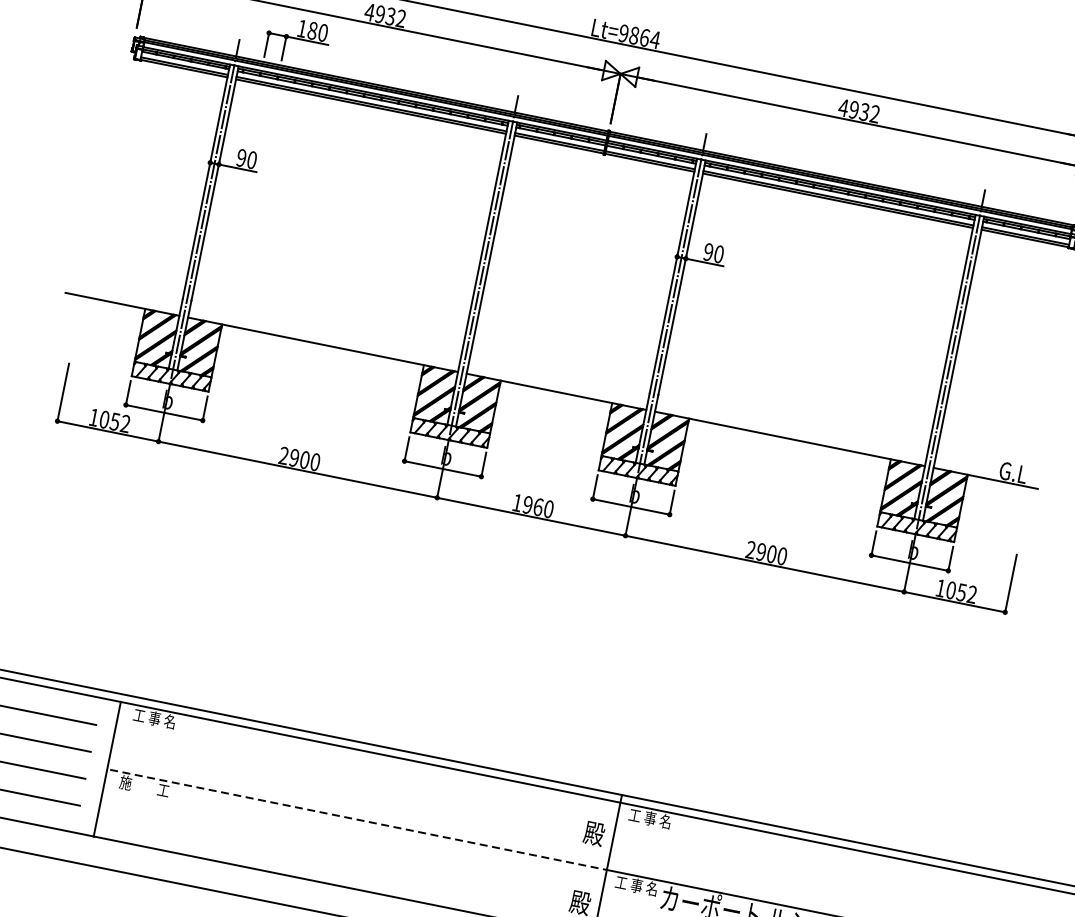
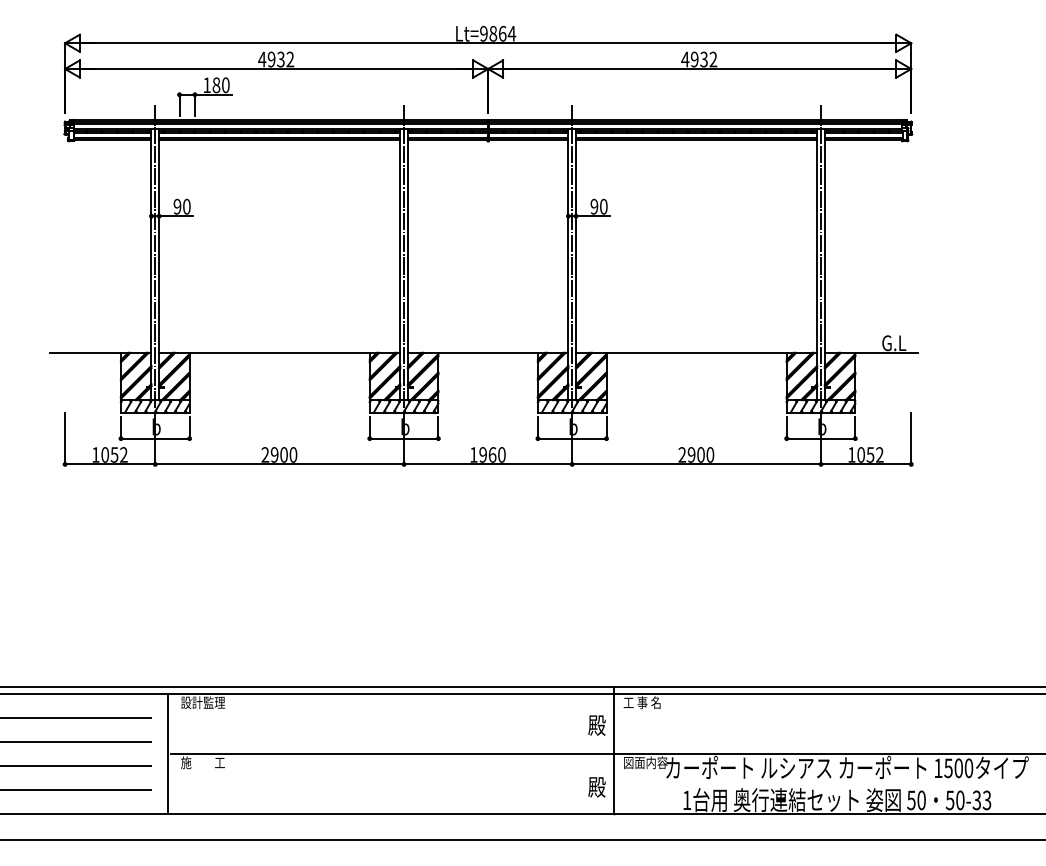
text: (158, 719) -> (203, 702), 工 事 名 -> 設計監理
line: (358, 820) -> (392, 754), dashed -> solid
text: (640, 886) -> (645, 762), 工 事 名 -> 図面内容

